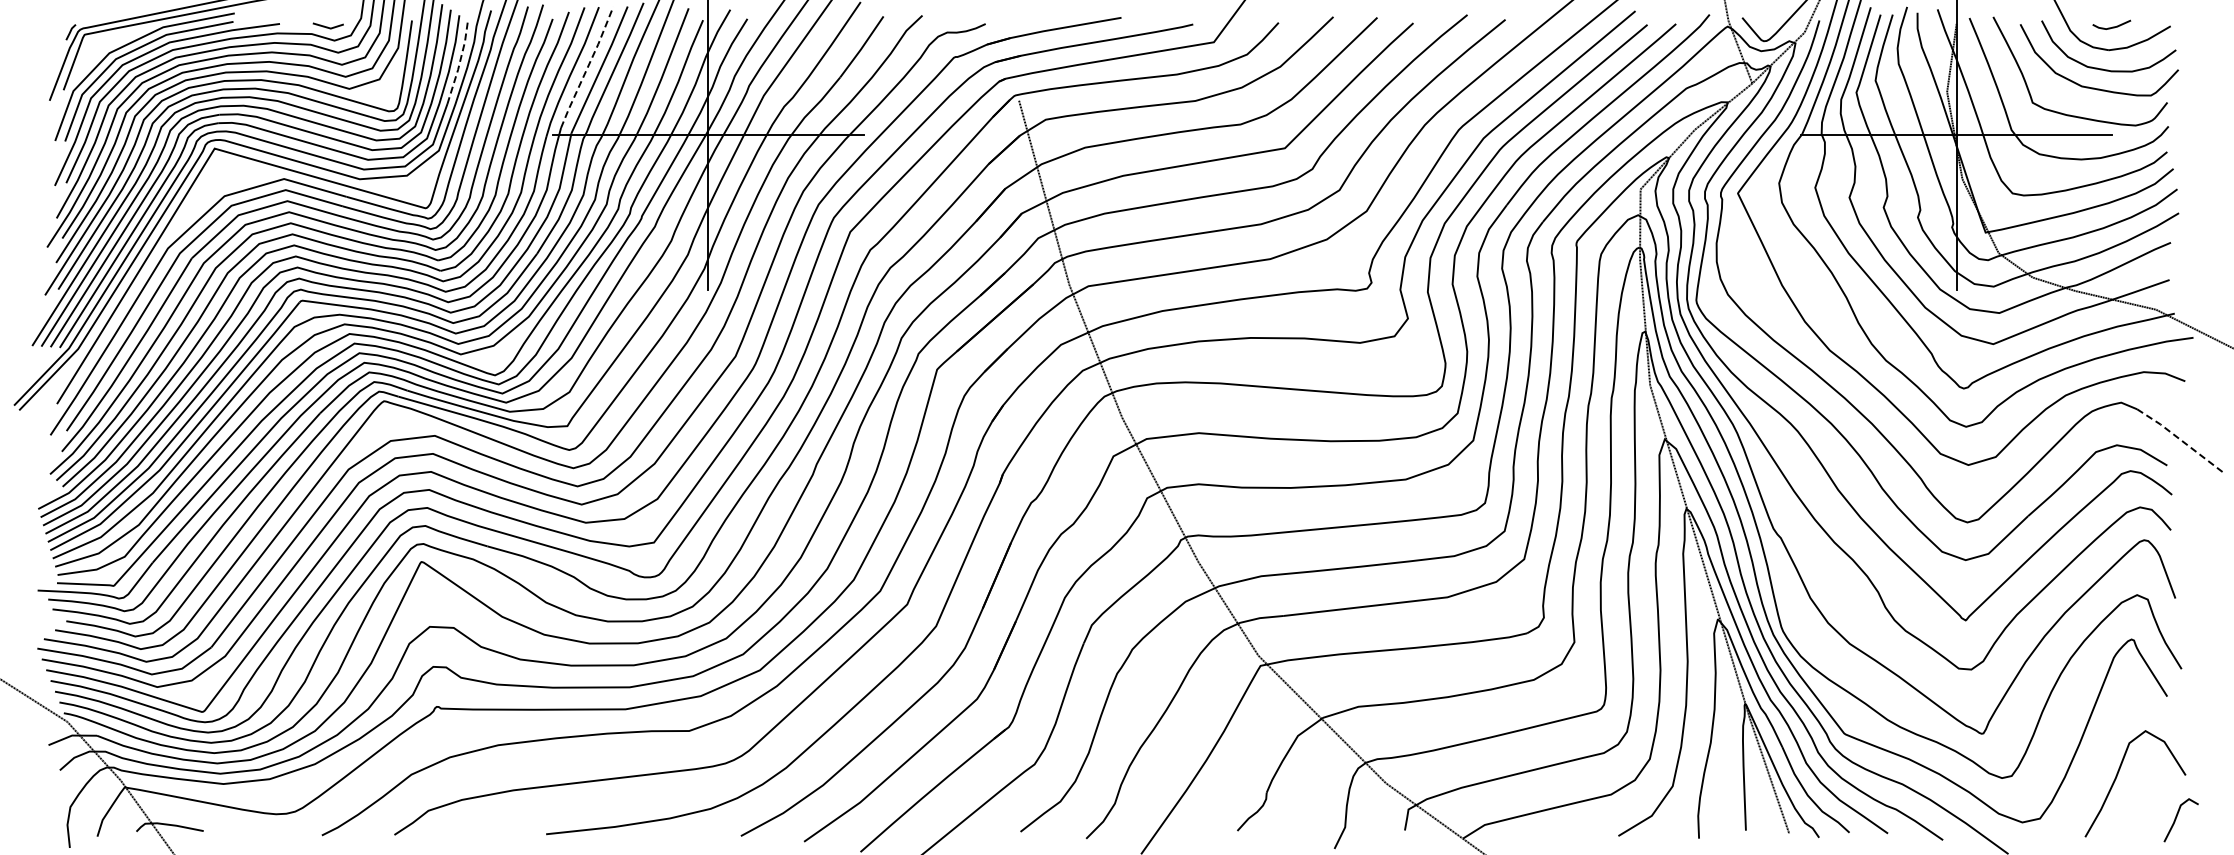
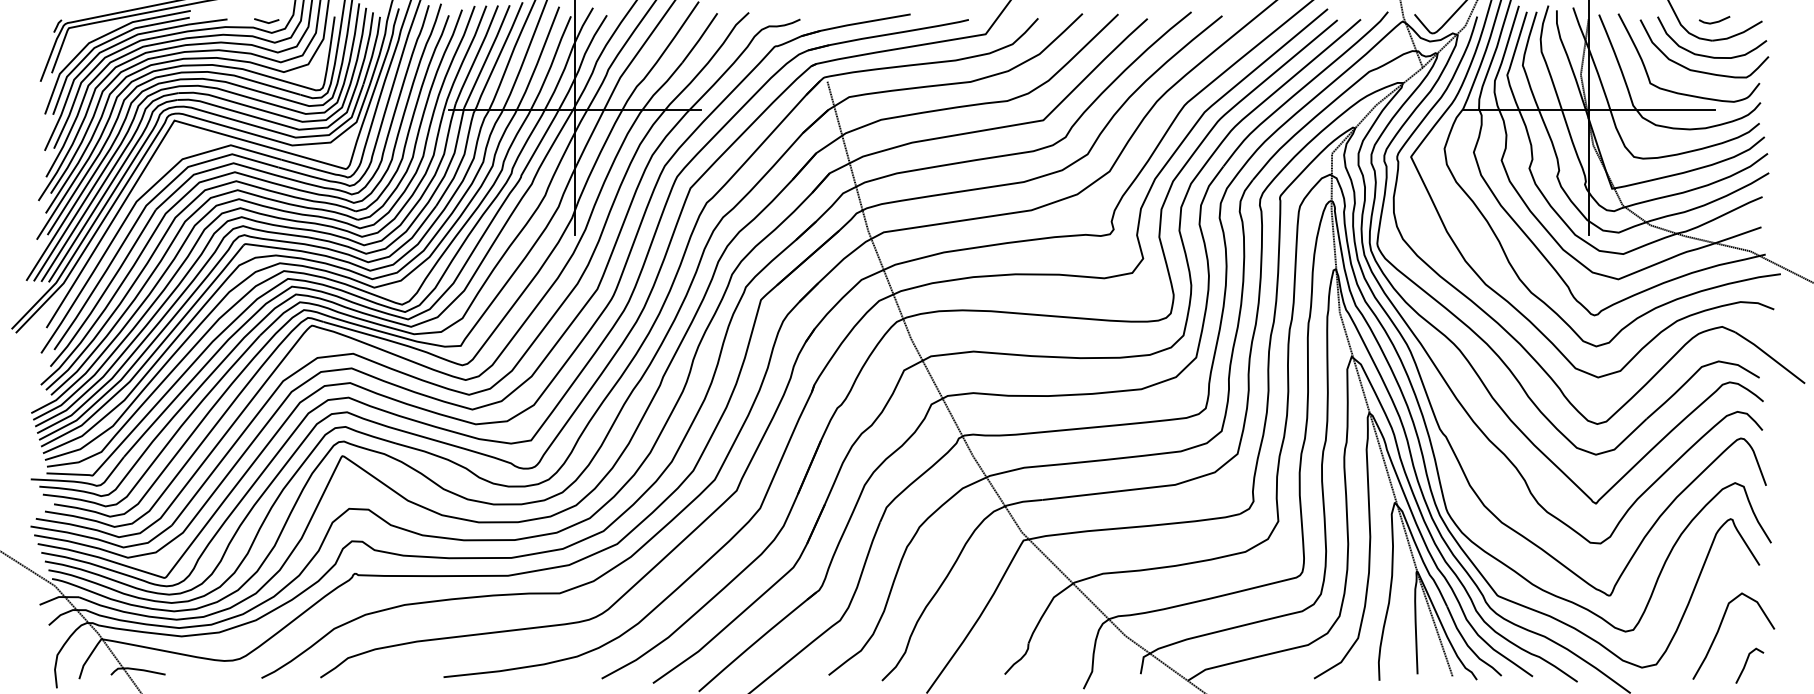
line: (459, 62) -> (373, 50), dashed -> solid
line: (587, 67) -> (477, 54), dashed -> solid
line: (2180, 440) -> (1770, 357), dashed -> solid
line: (2176, 819) -> (1745, 665), moved

